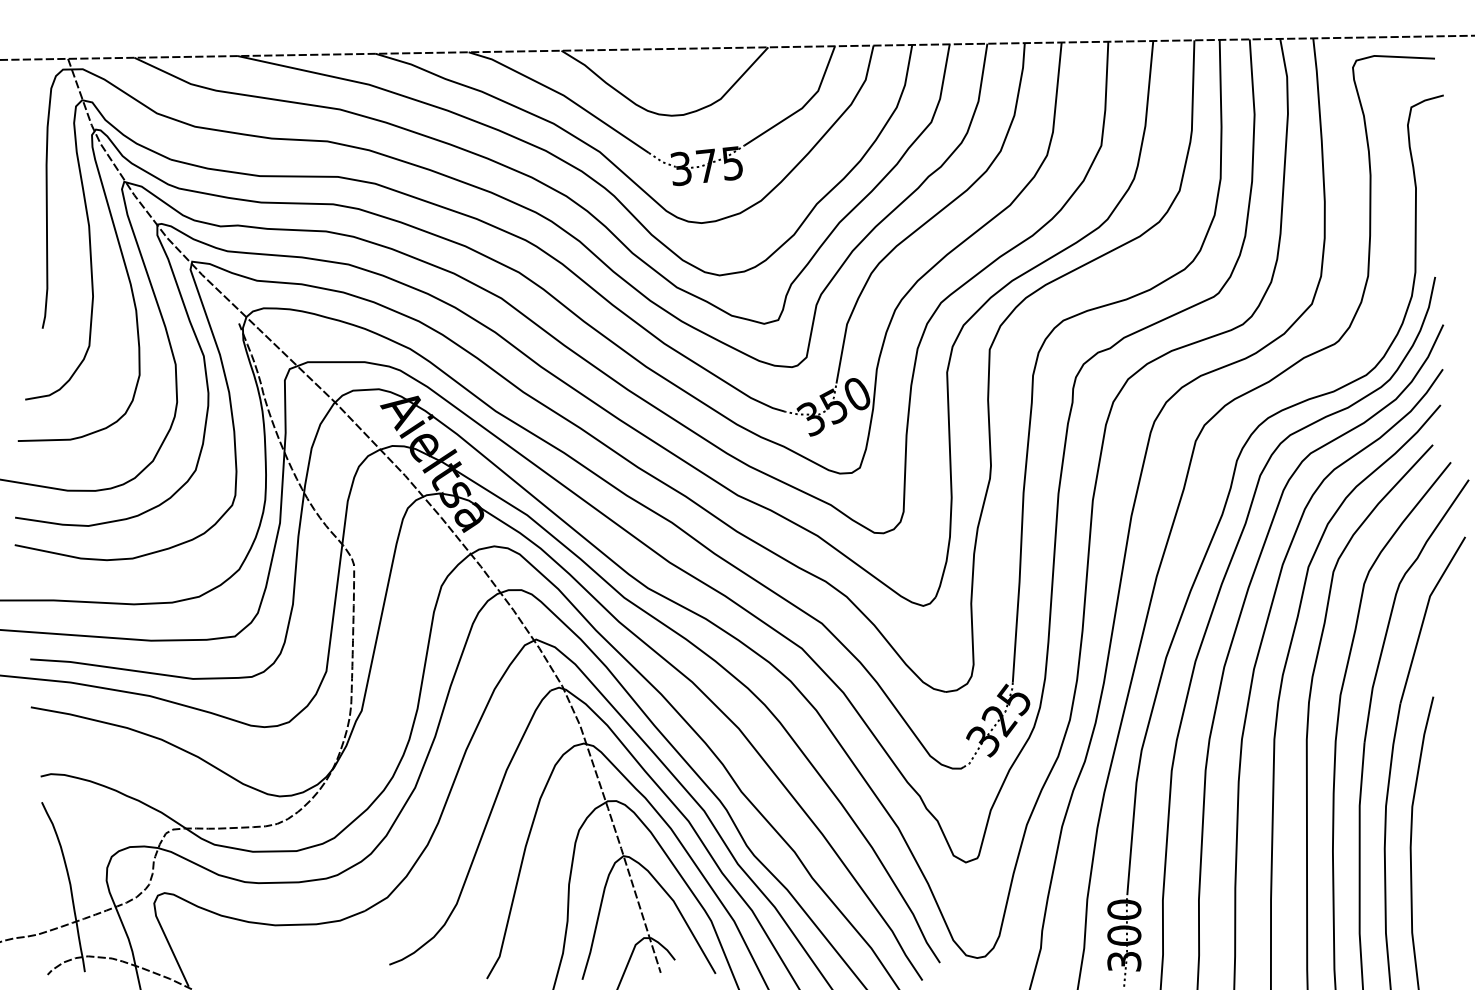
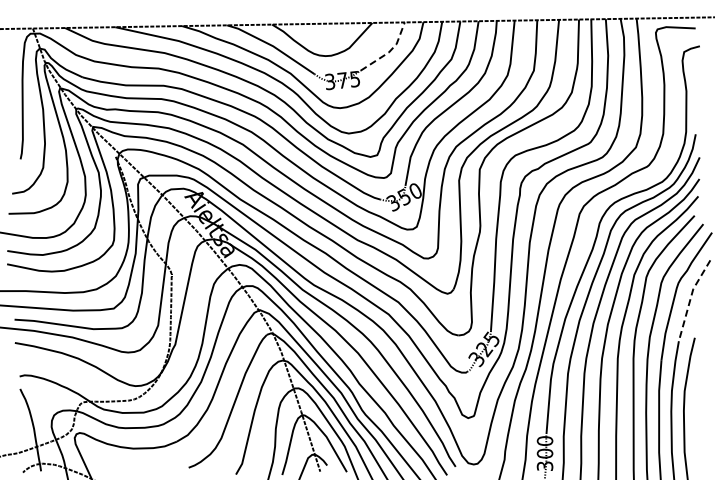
line: (803, 106) -> (389, 51), solid -> dashed
line: (1424, 615) -> (690, 298), solid -> dashed

